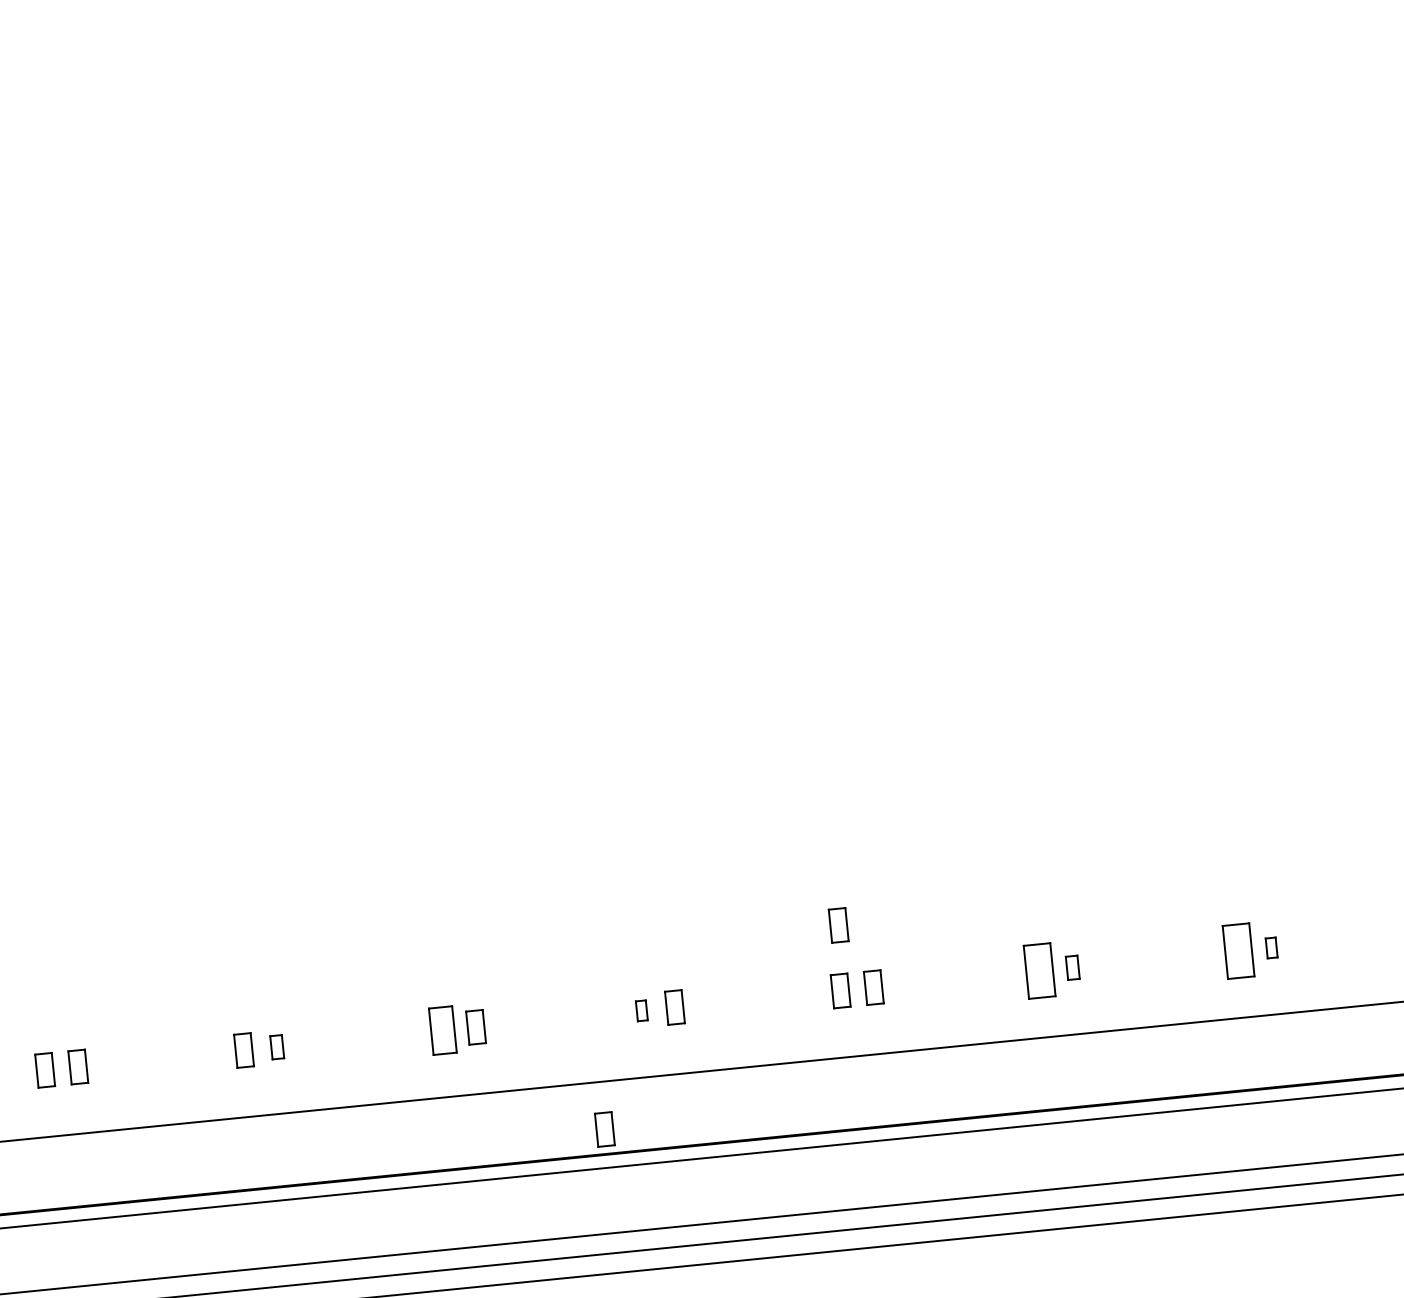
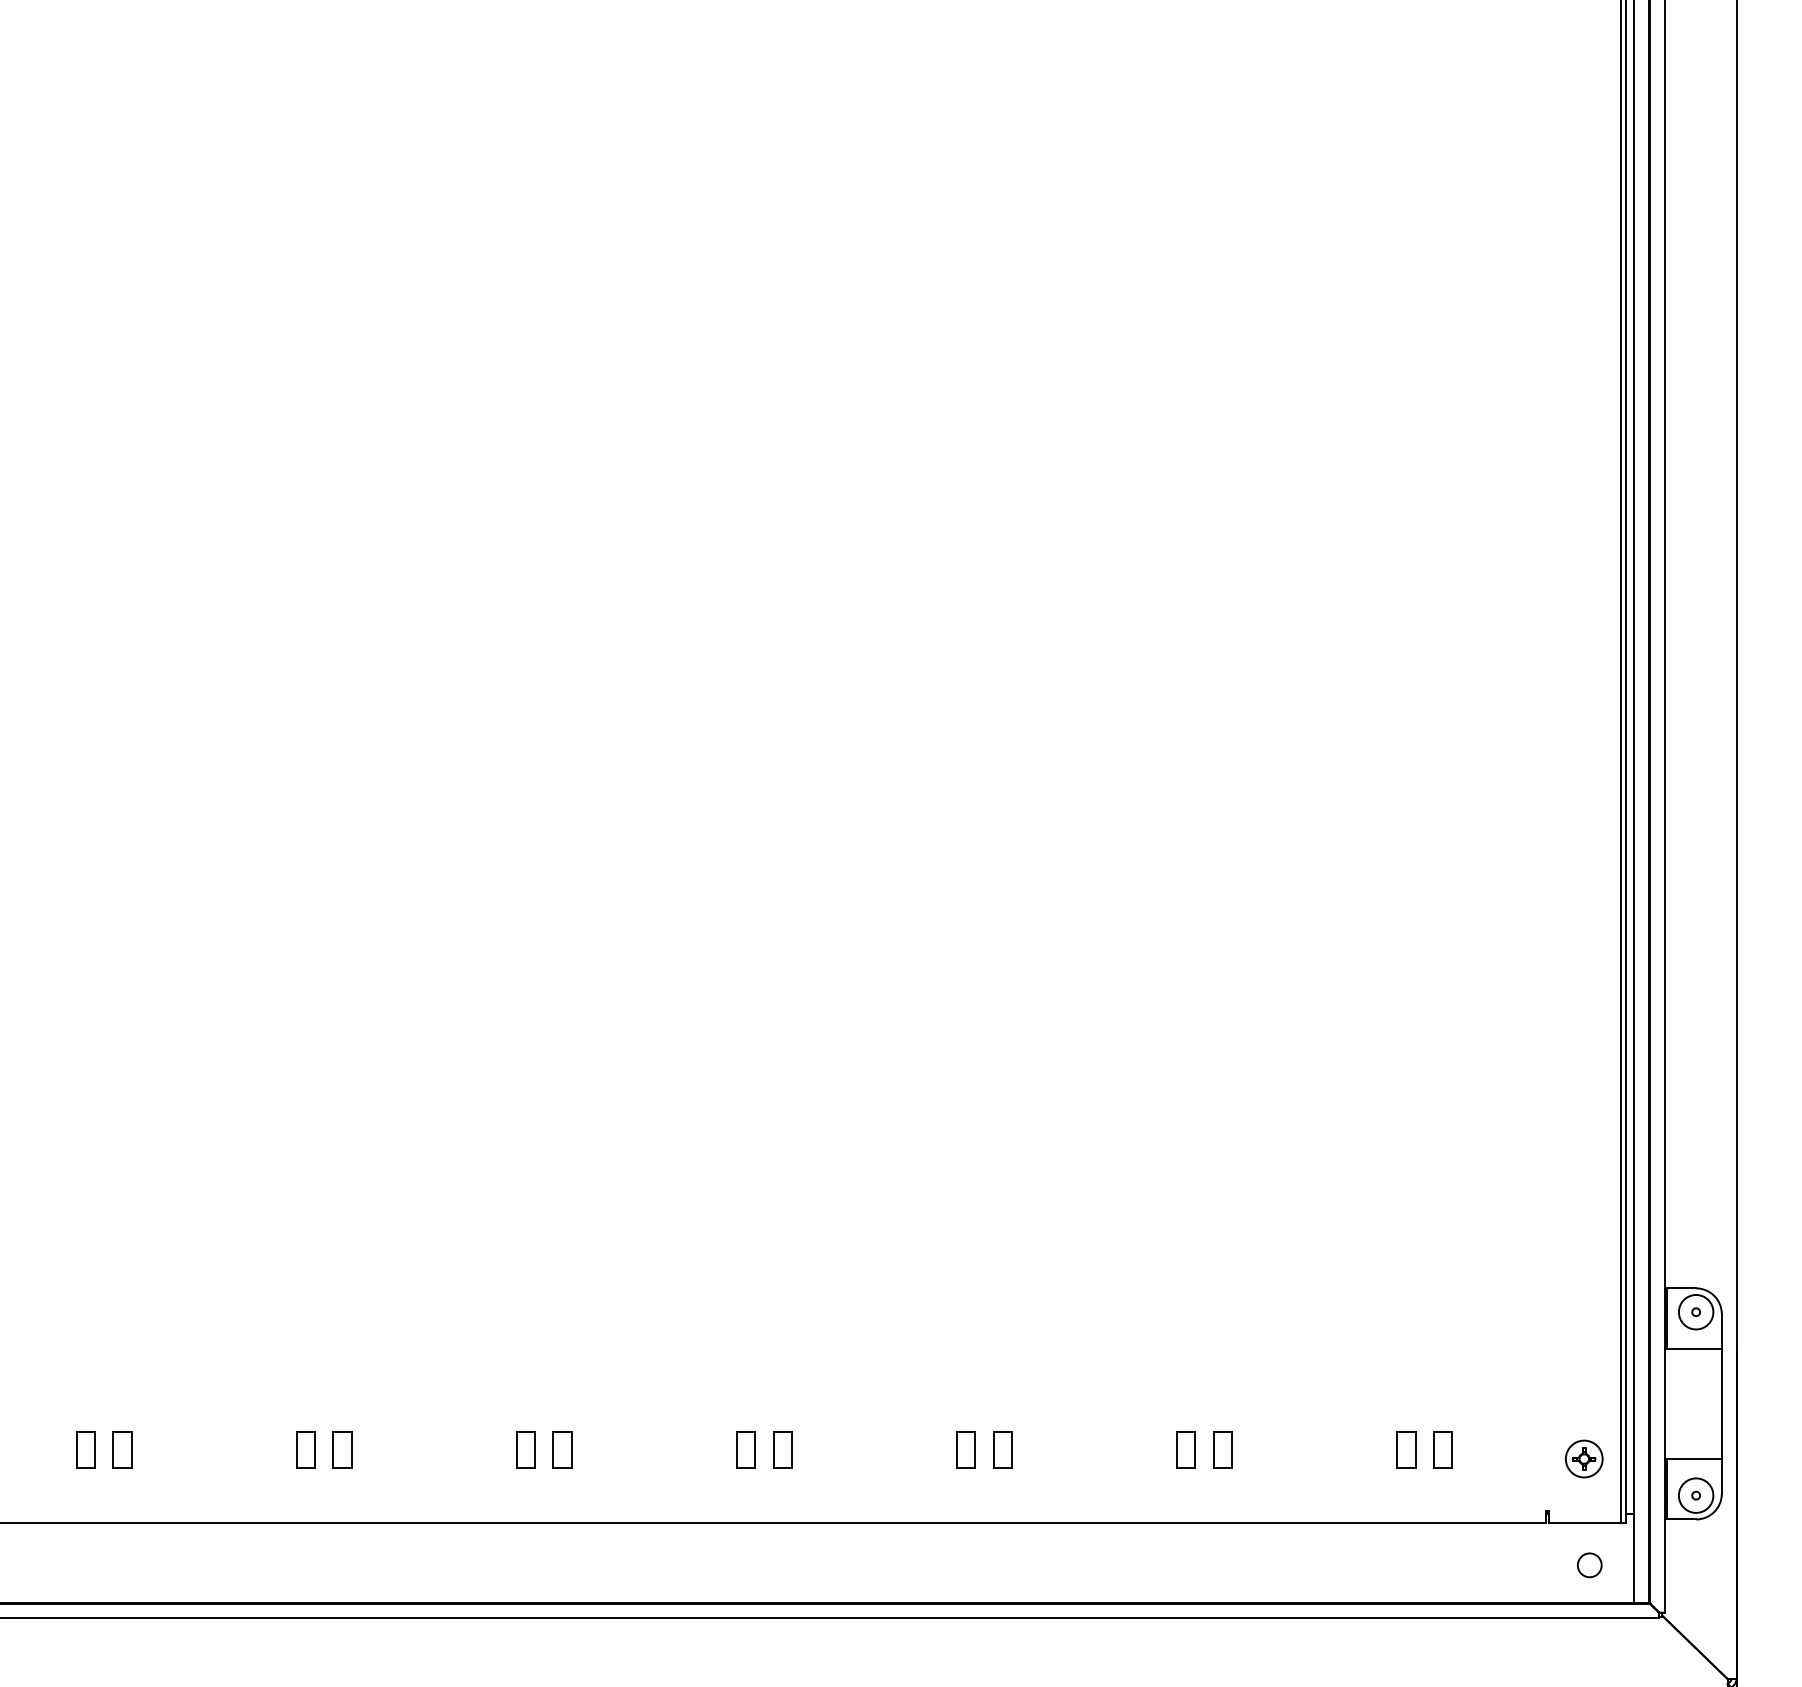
part: (838, 925) -> (750, 1377), removed
part: (1271, 947) -> (1222, 1449), size x1.67
part: (1237, 950) -> (1185, 1449), size x0.62
part: (1072, 967) -> (1002, 1449), size x1.43
part: (1038, 970) -> (965, 1449), size x0.62
part: (641, 1010) -> (525, 1449), size x1.67
part: (442, 1030) -> (305, 1449), size x0.71
part: (277, 1046) -> (122, 1449), size x1.43
part: (604, 1129) -> (472, 1575), removed

